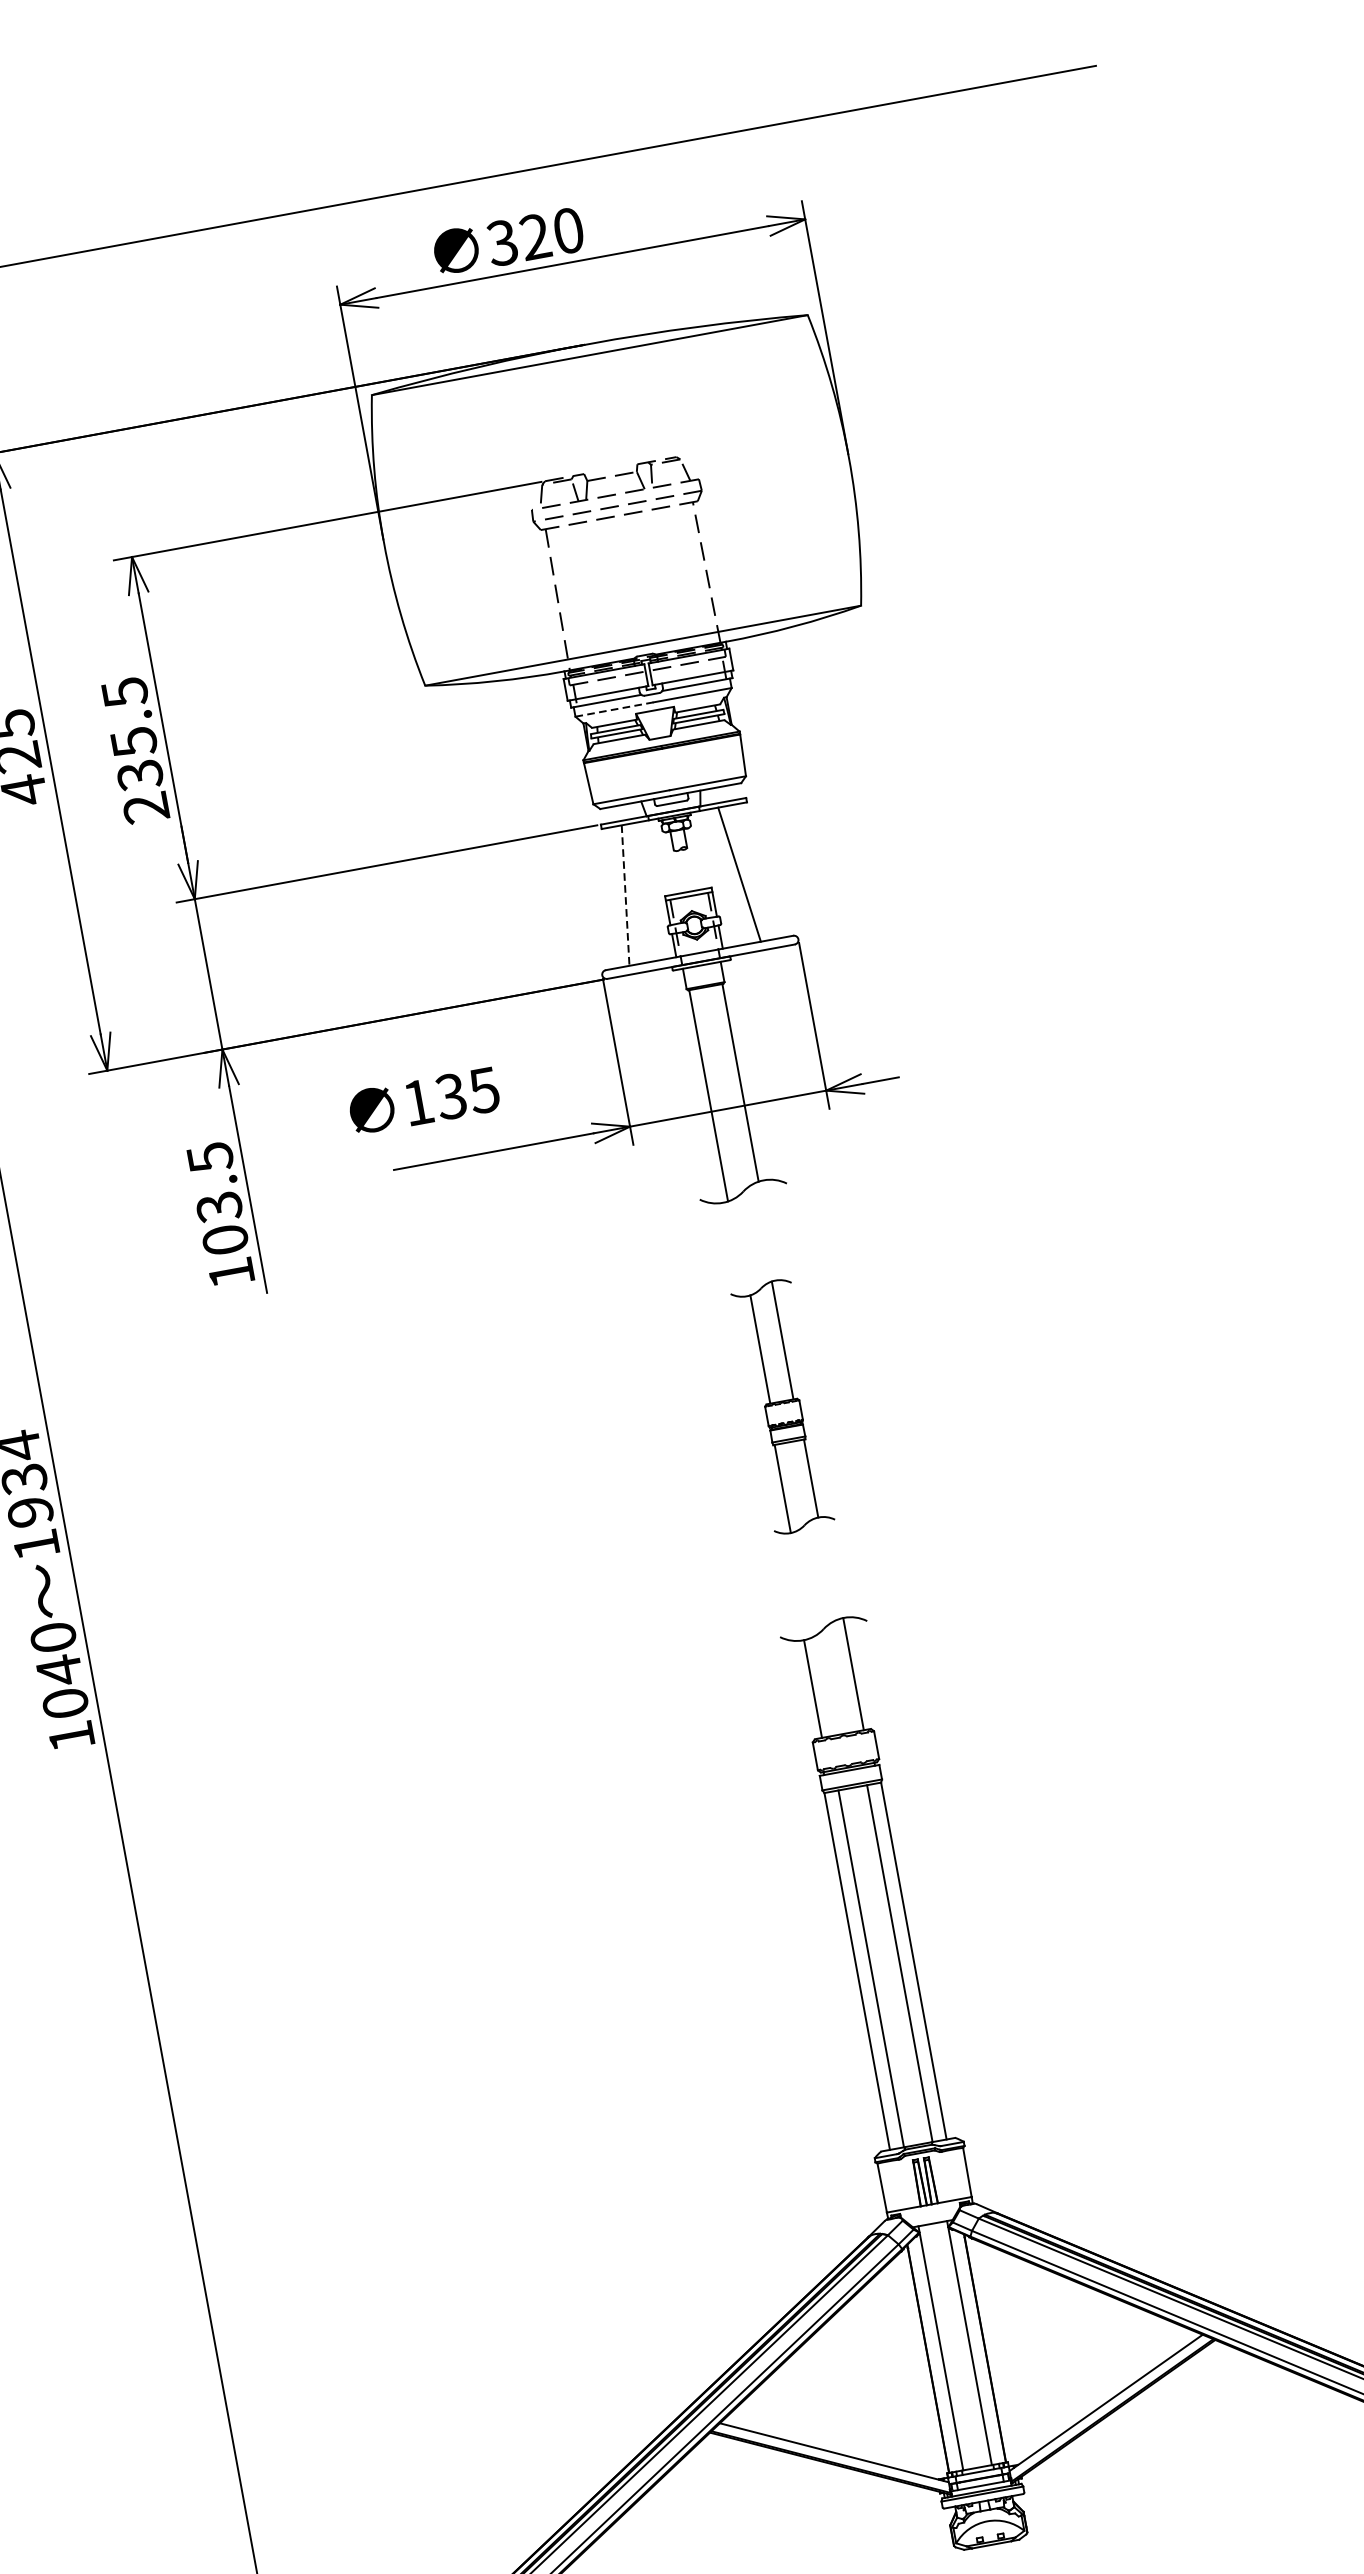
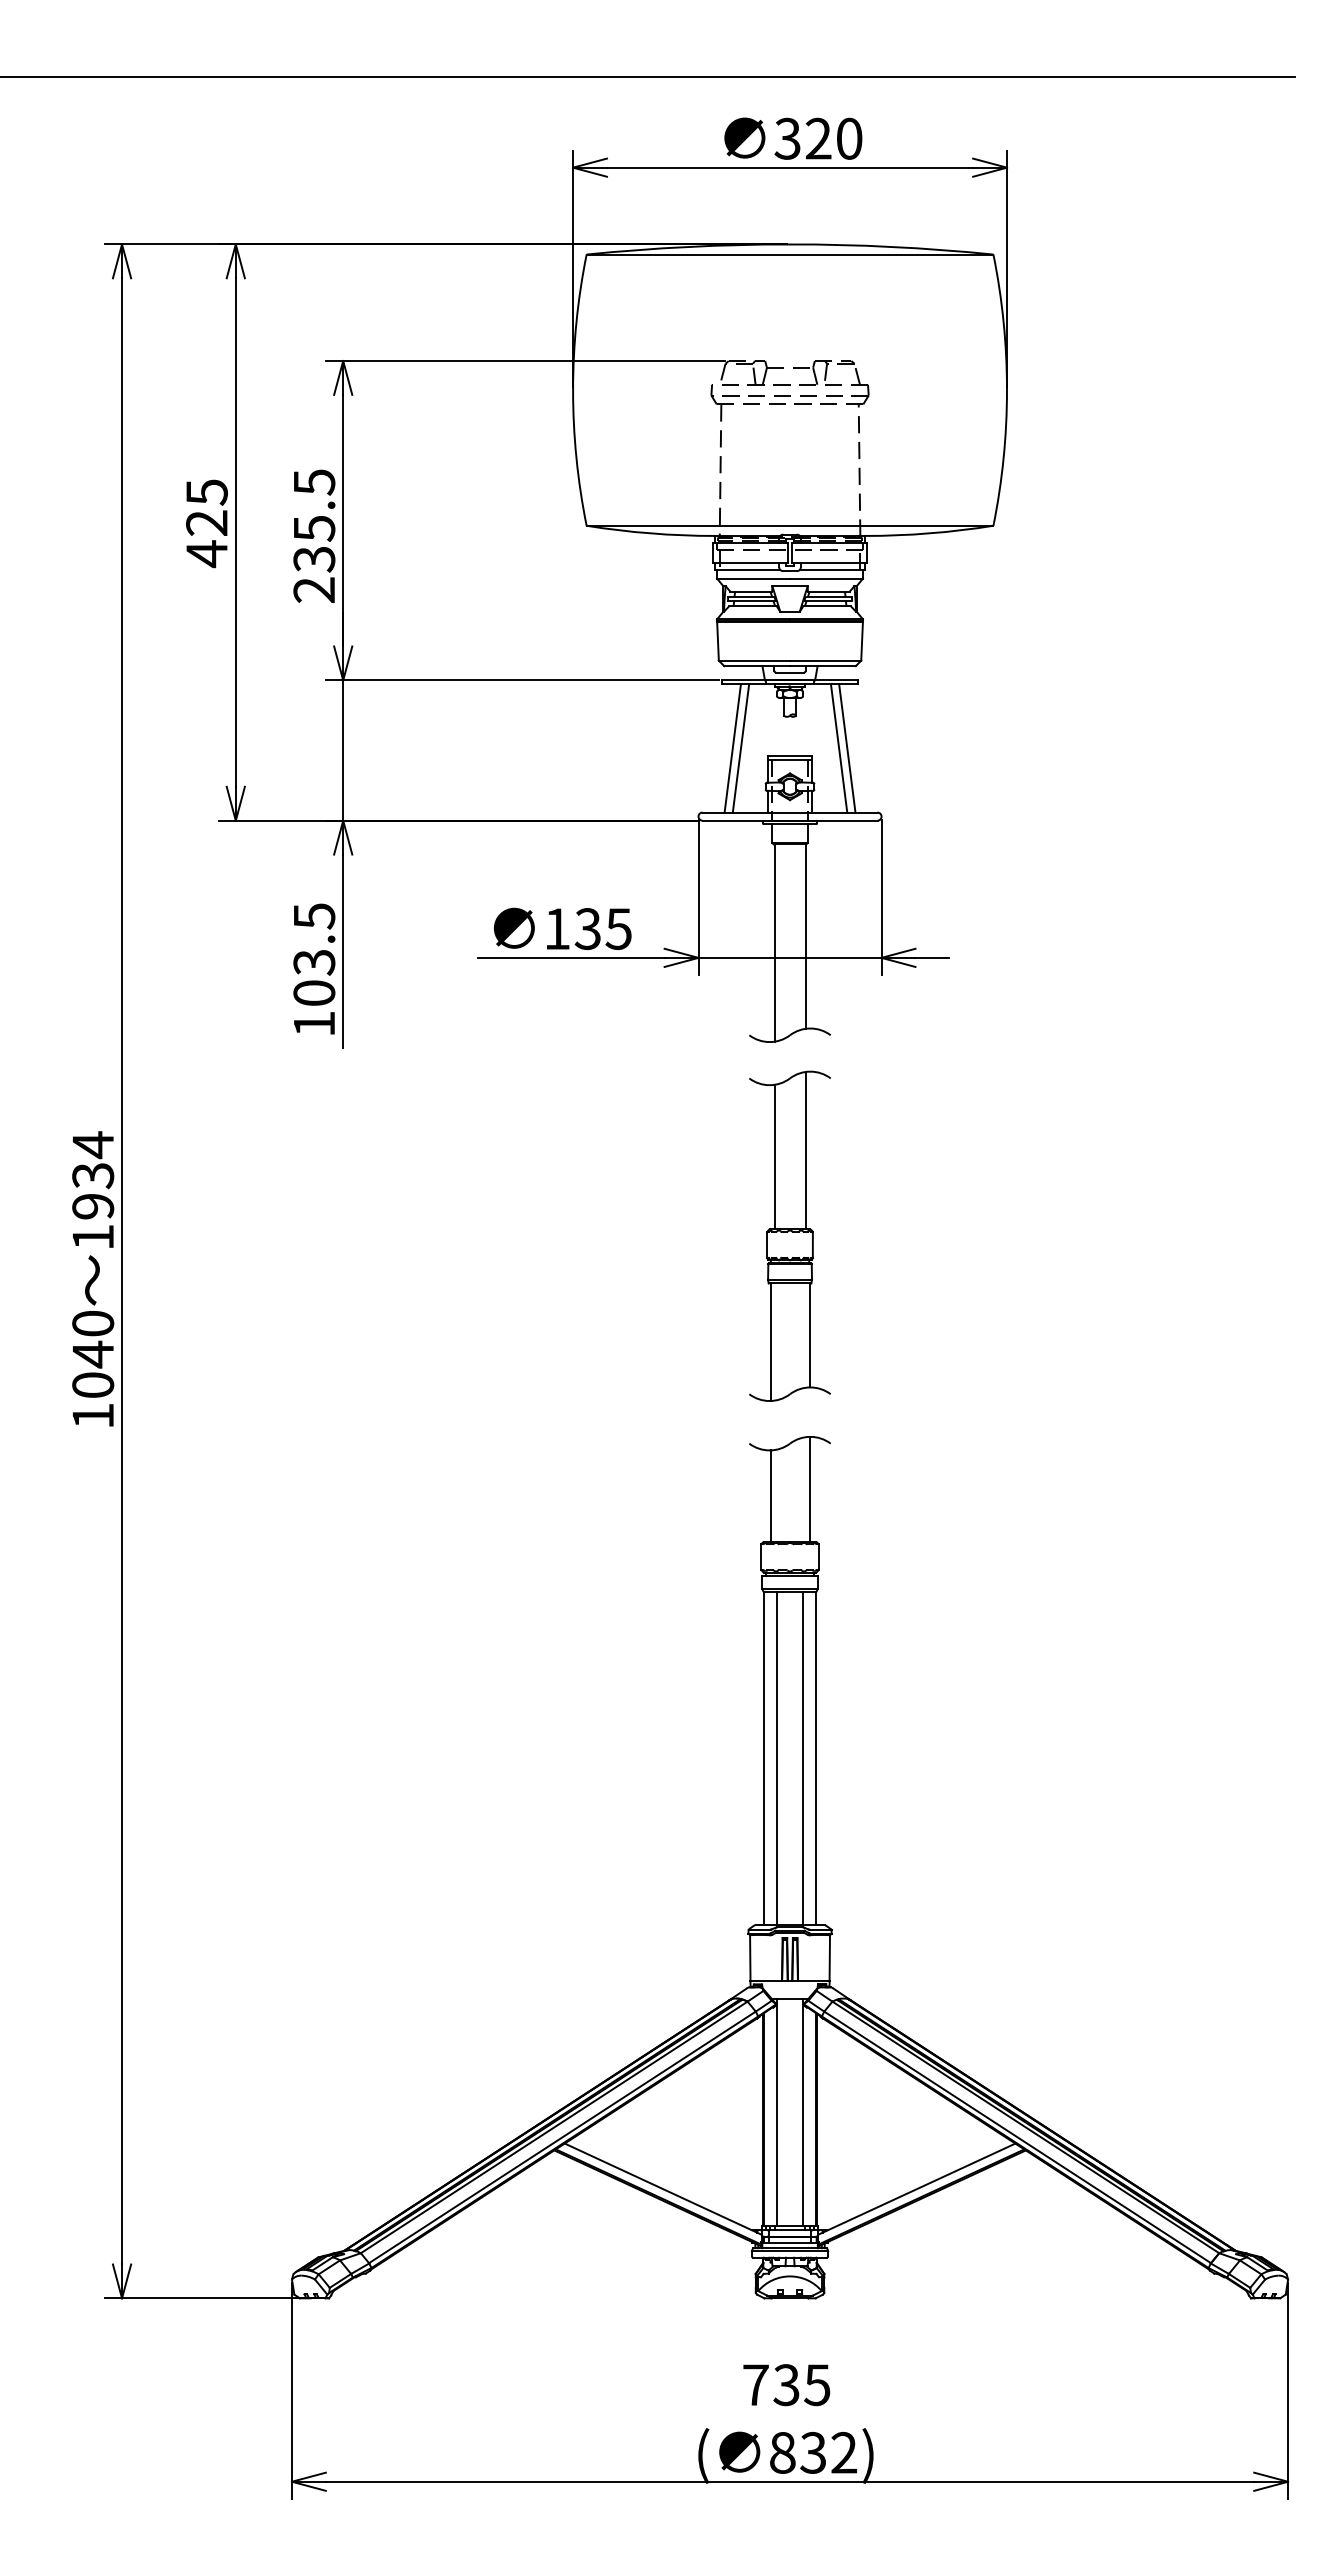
text: (508, 241) -> (793, 138), moved
line: (615, 709) -> (754, 578), dashed -> solid
line: (748, 873) -> (847, 748), added
line: (633, 894) -> (740, 748), added
line: (625, 895) -> (732, 748), dashed -> solid
text: (423, 1100) -> (562, 928), moved
part: (782, 1406) -> (789, 1235), size x1.43

